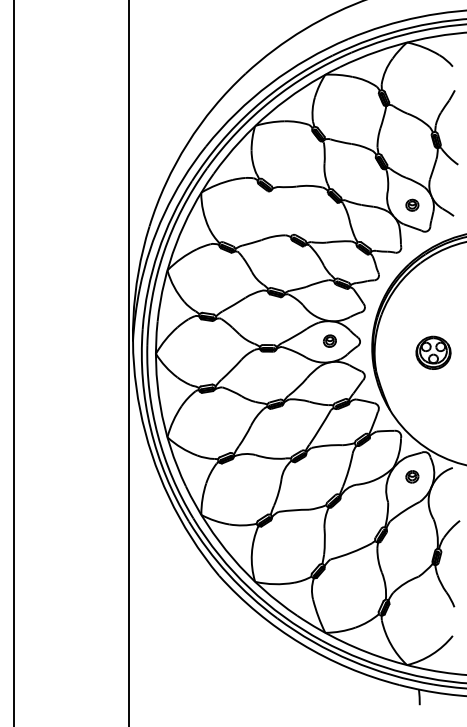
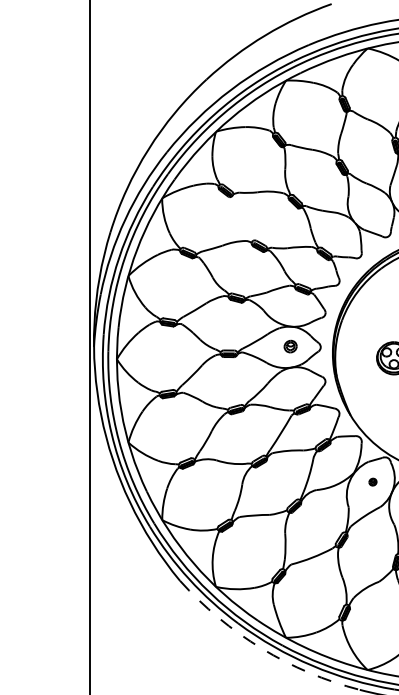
part: (412, 204) -> (373, 210), removed
part: (412, 476) -> (373, 481), size x0.6
arc: (301, 643) -> (262, 648), solid -> dashed

